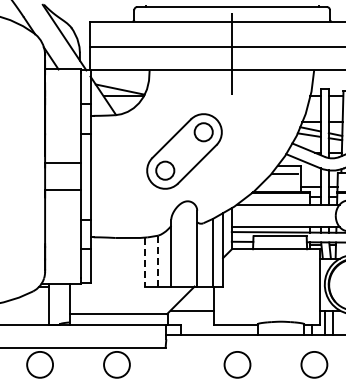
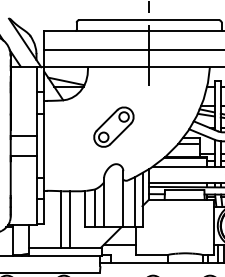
part: (184, 150) -> (113, 126), size x0.71
line: (158, 261) -> (94, 208), dashed -> solid
line: (145, 262) -> (85, 209), dashed -> solid
line: (112, 275) -> (60, 219), added
line: (125, 275) -> (70, 219), added

